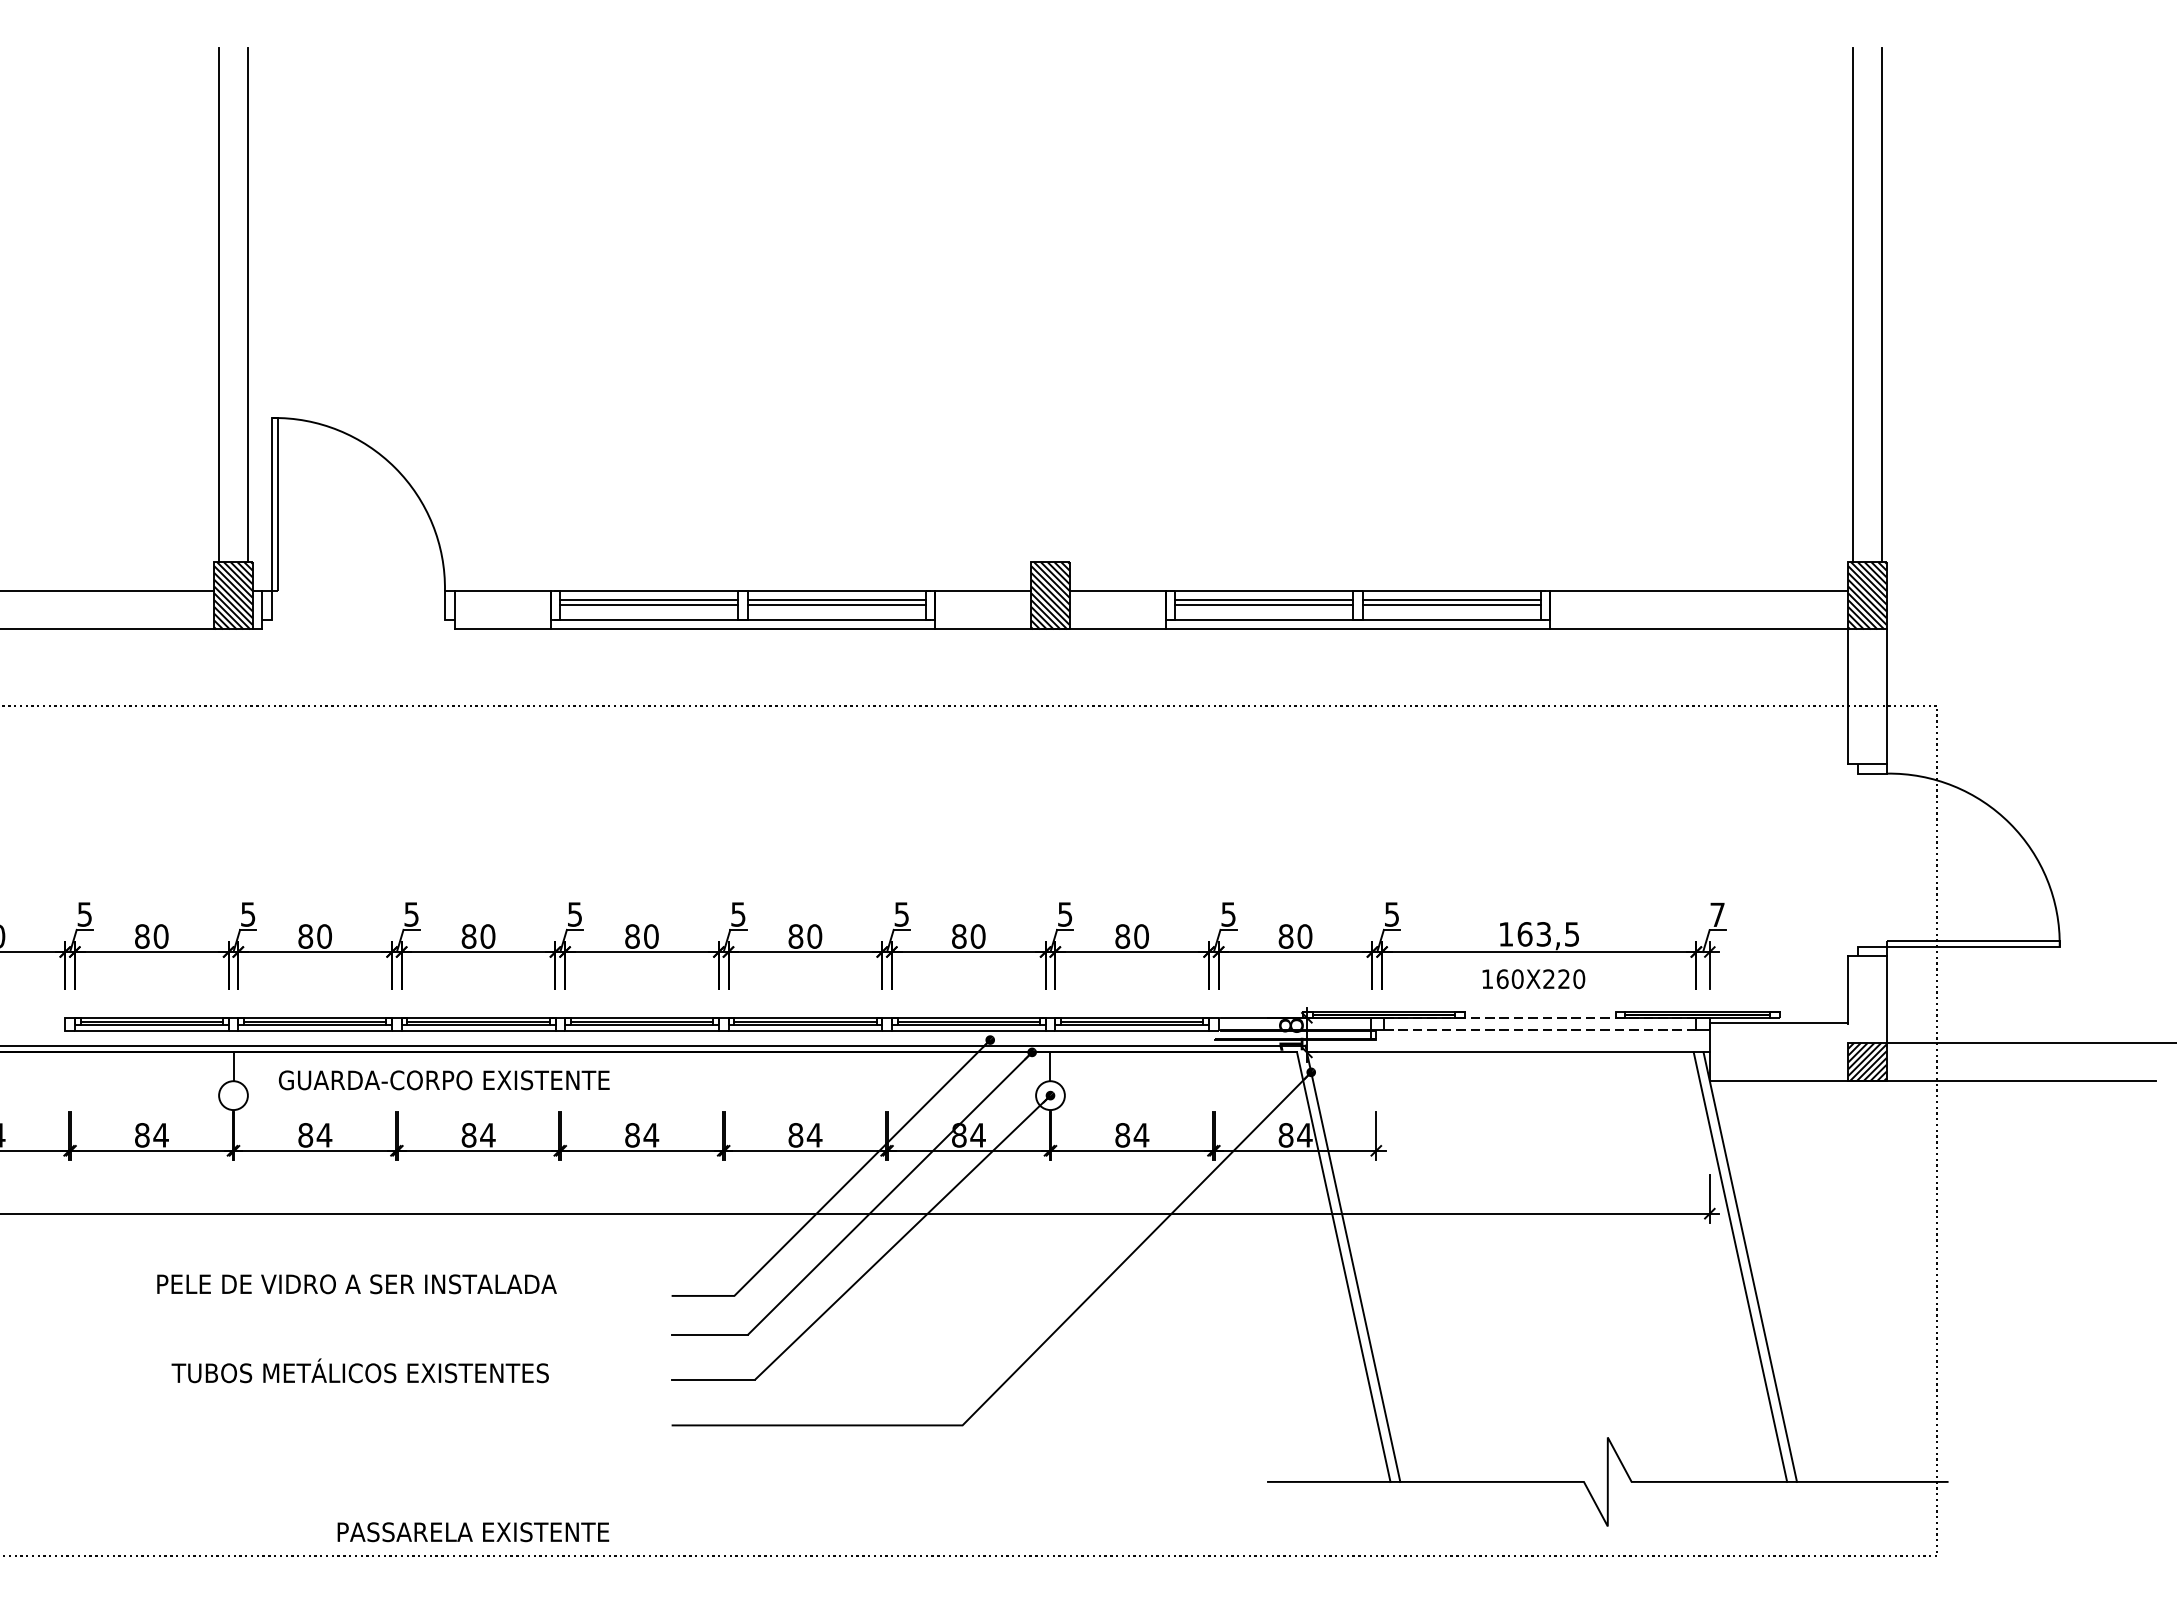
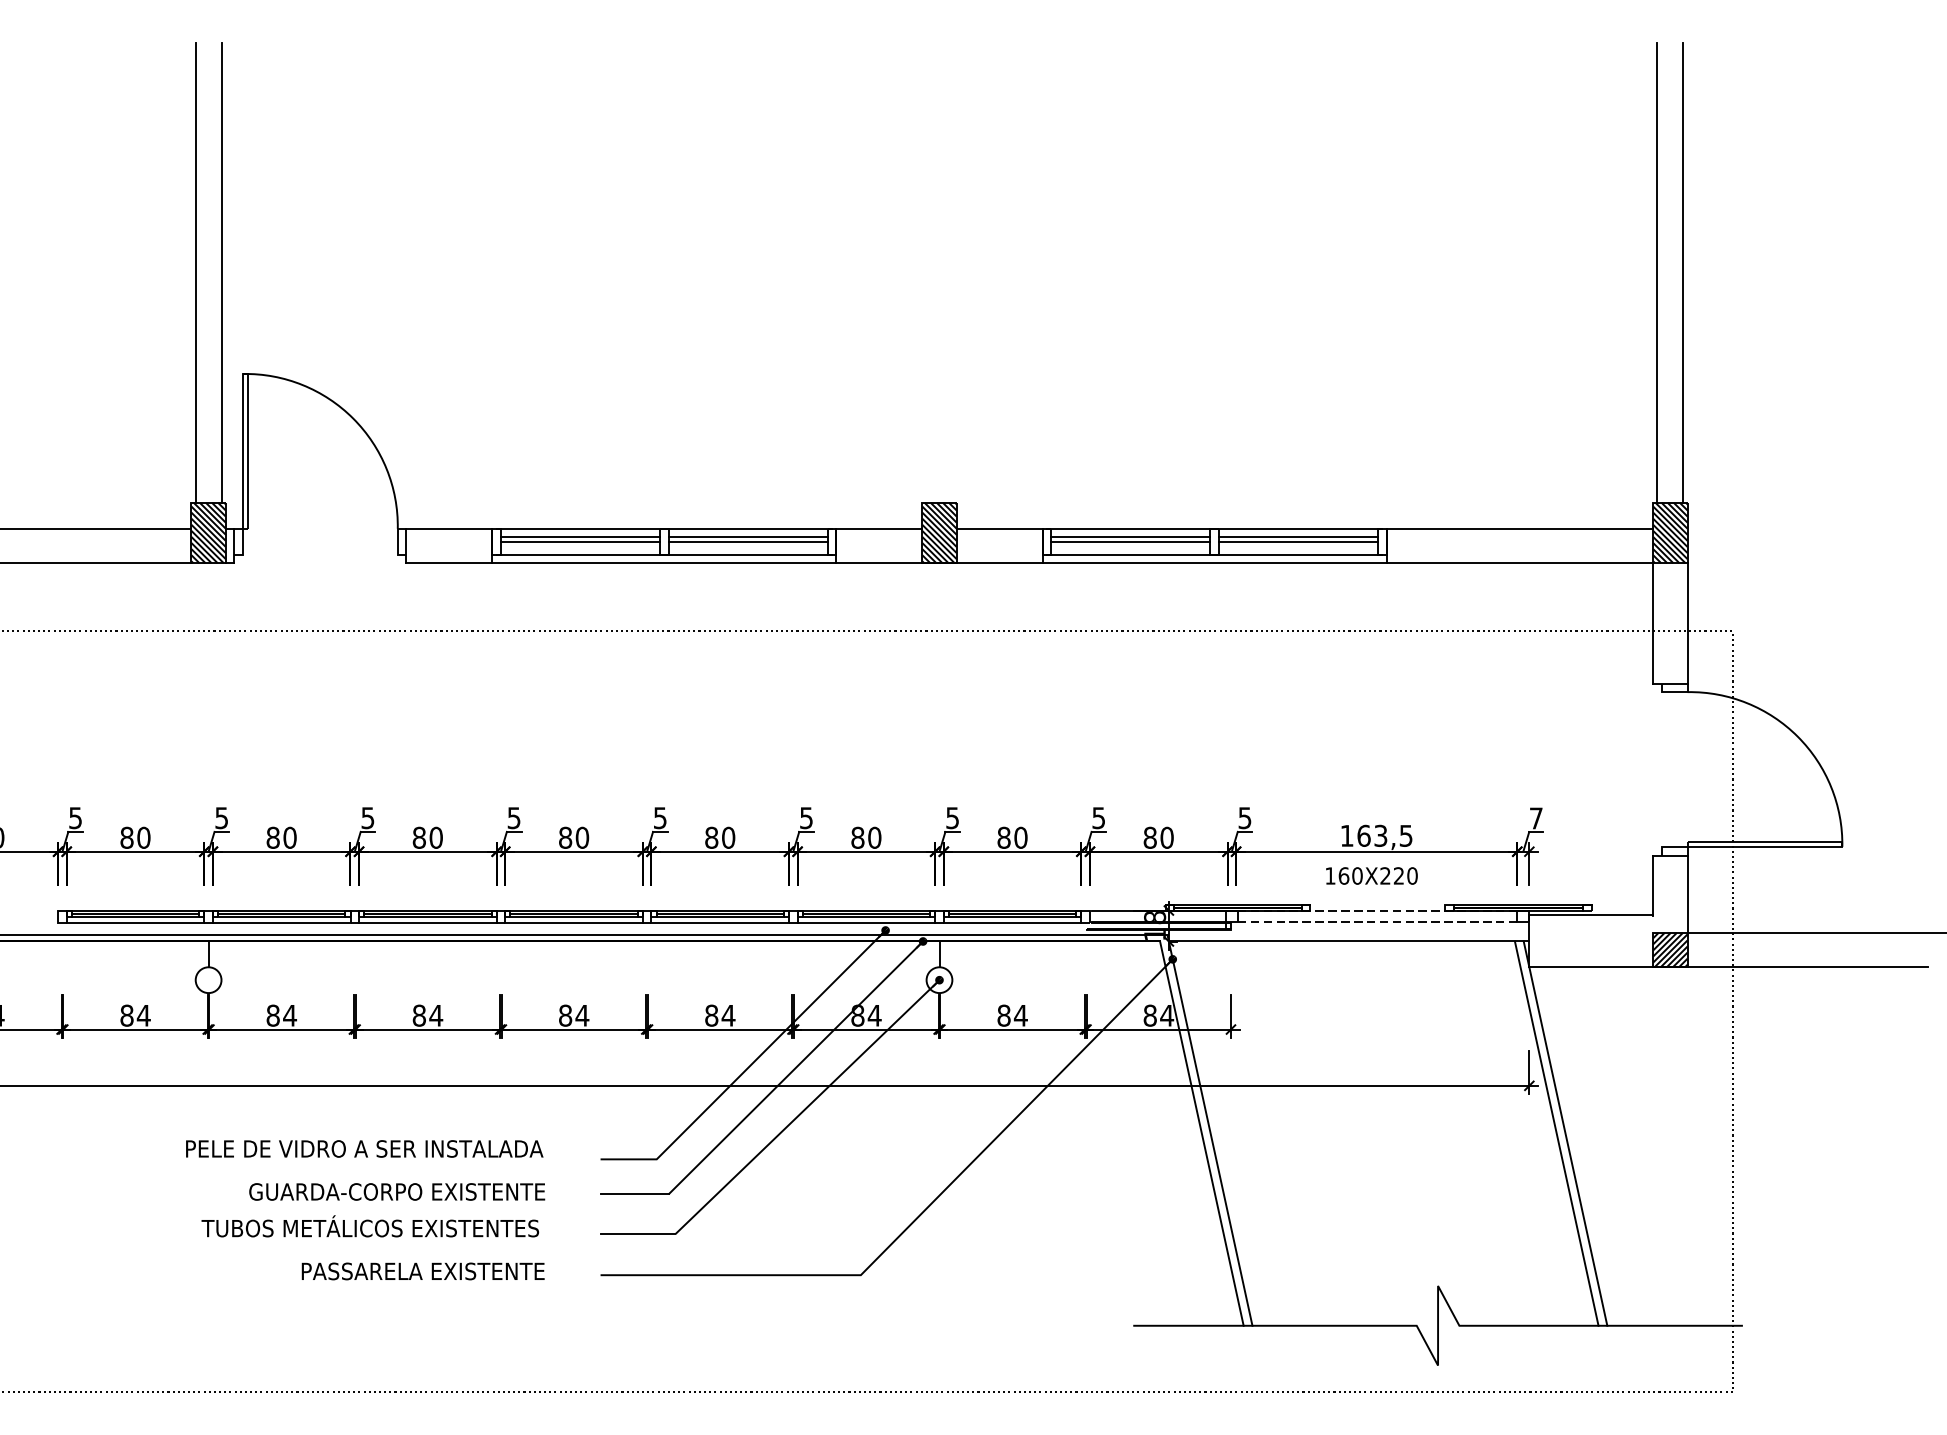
text: (443, 1080) -> (396, 1192), moved
text: (356, 1284) -> (364, 1149), moved
text: (359, 1370) -> (369, 1226), moved
text: (473, 1532) -> (423, 1271), moved

